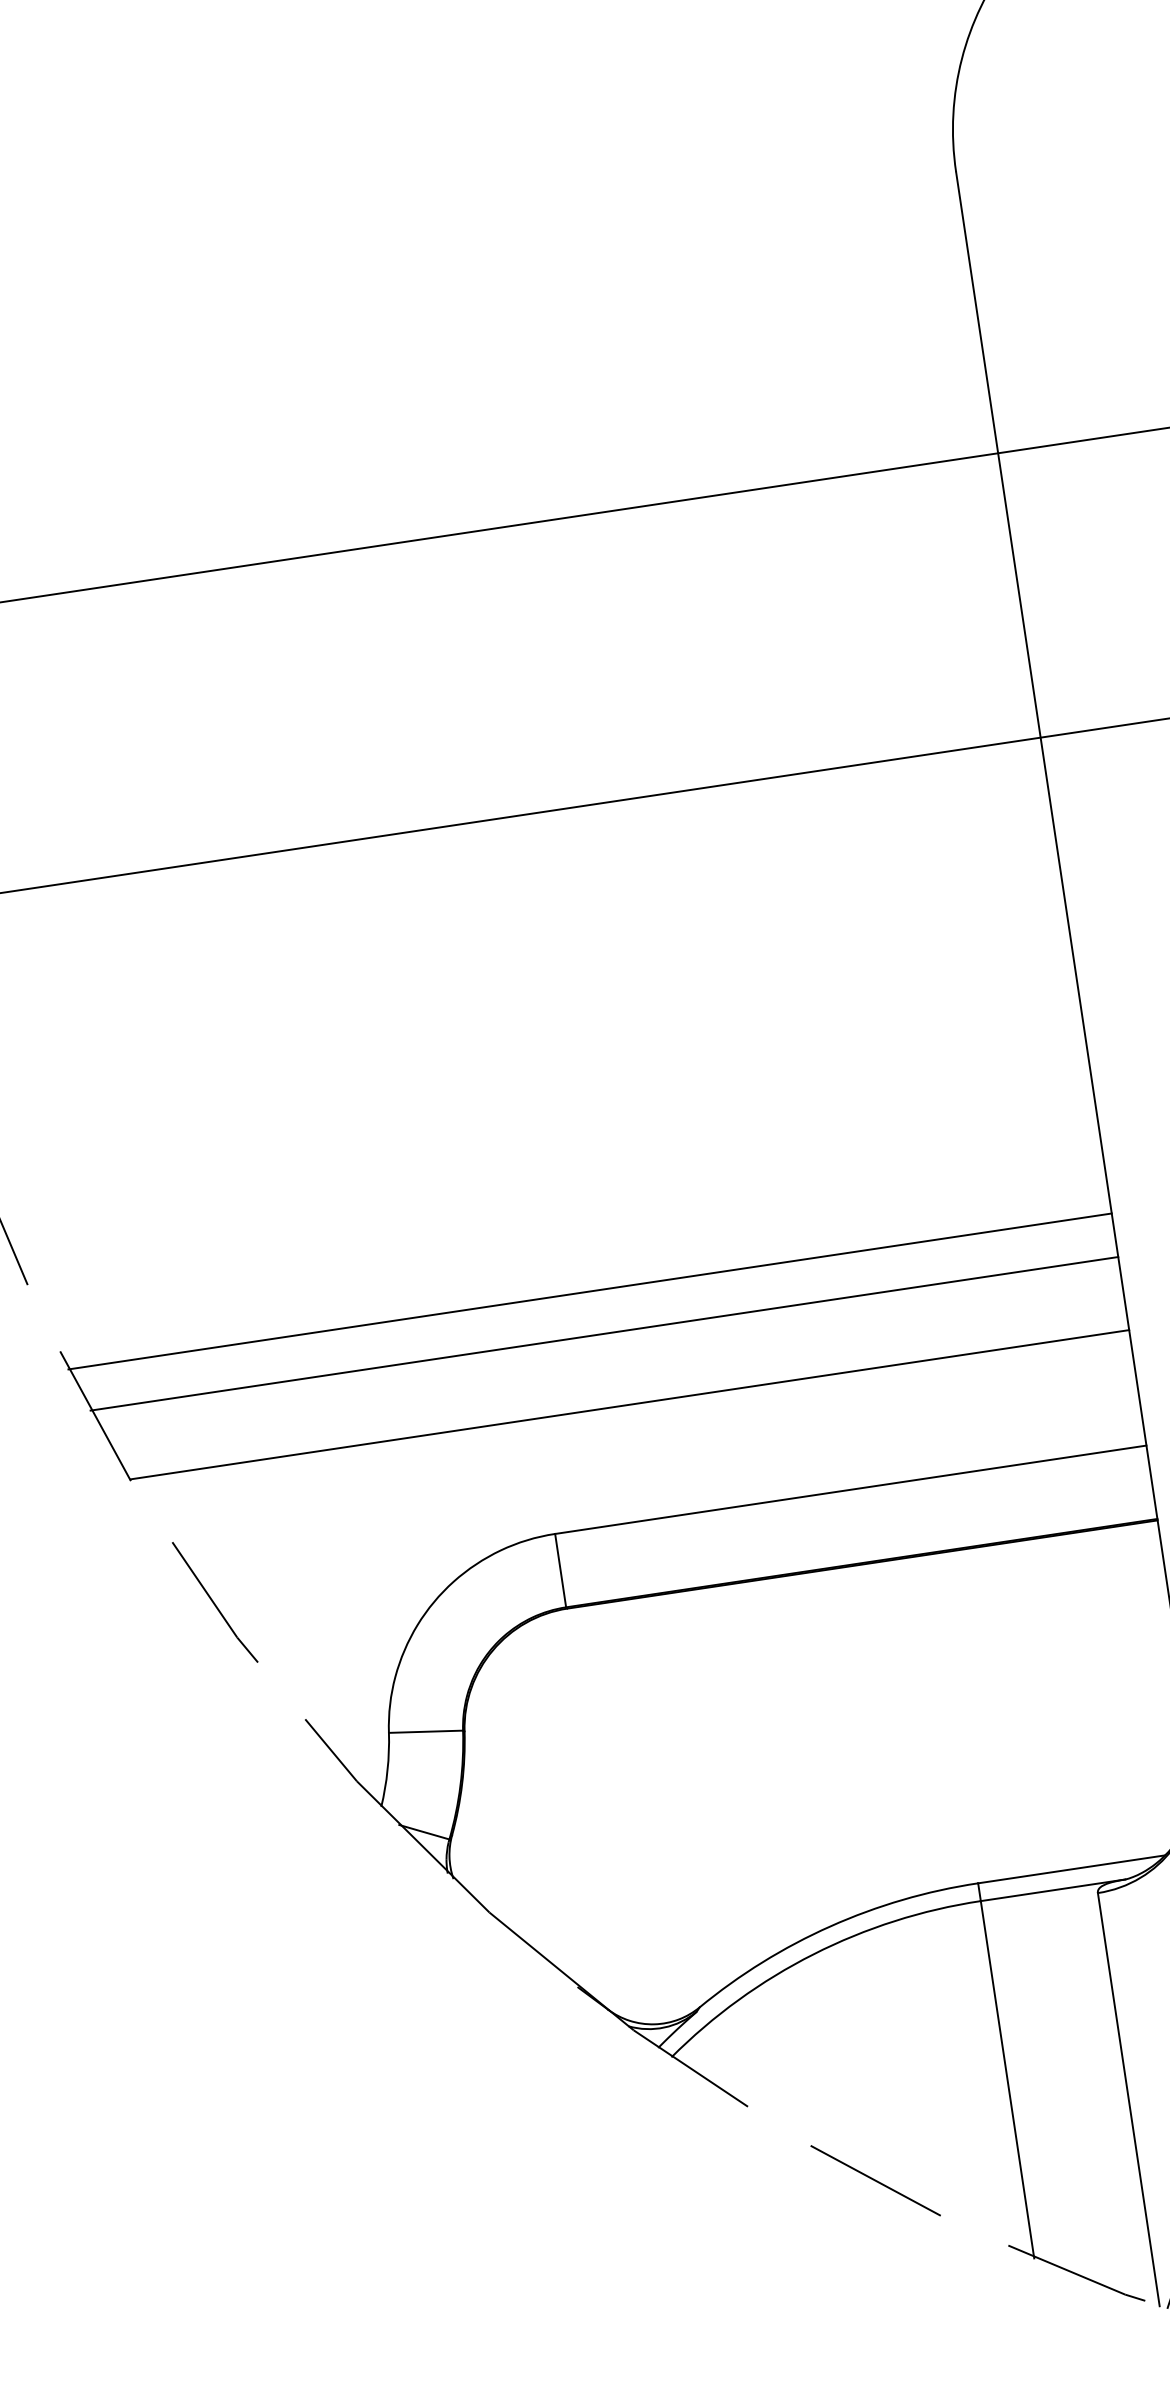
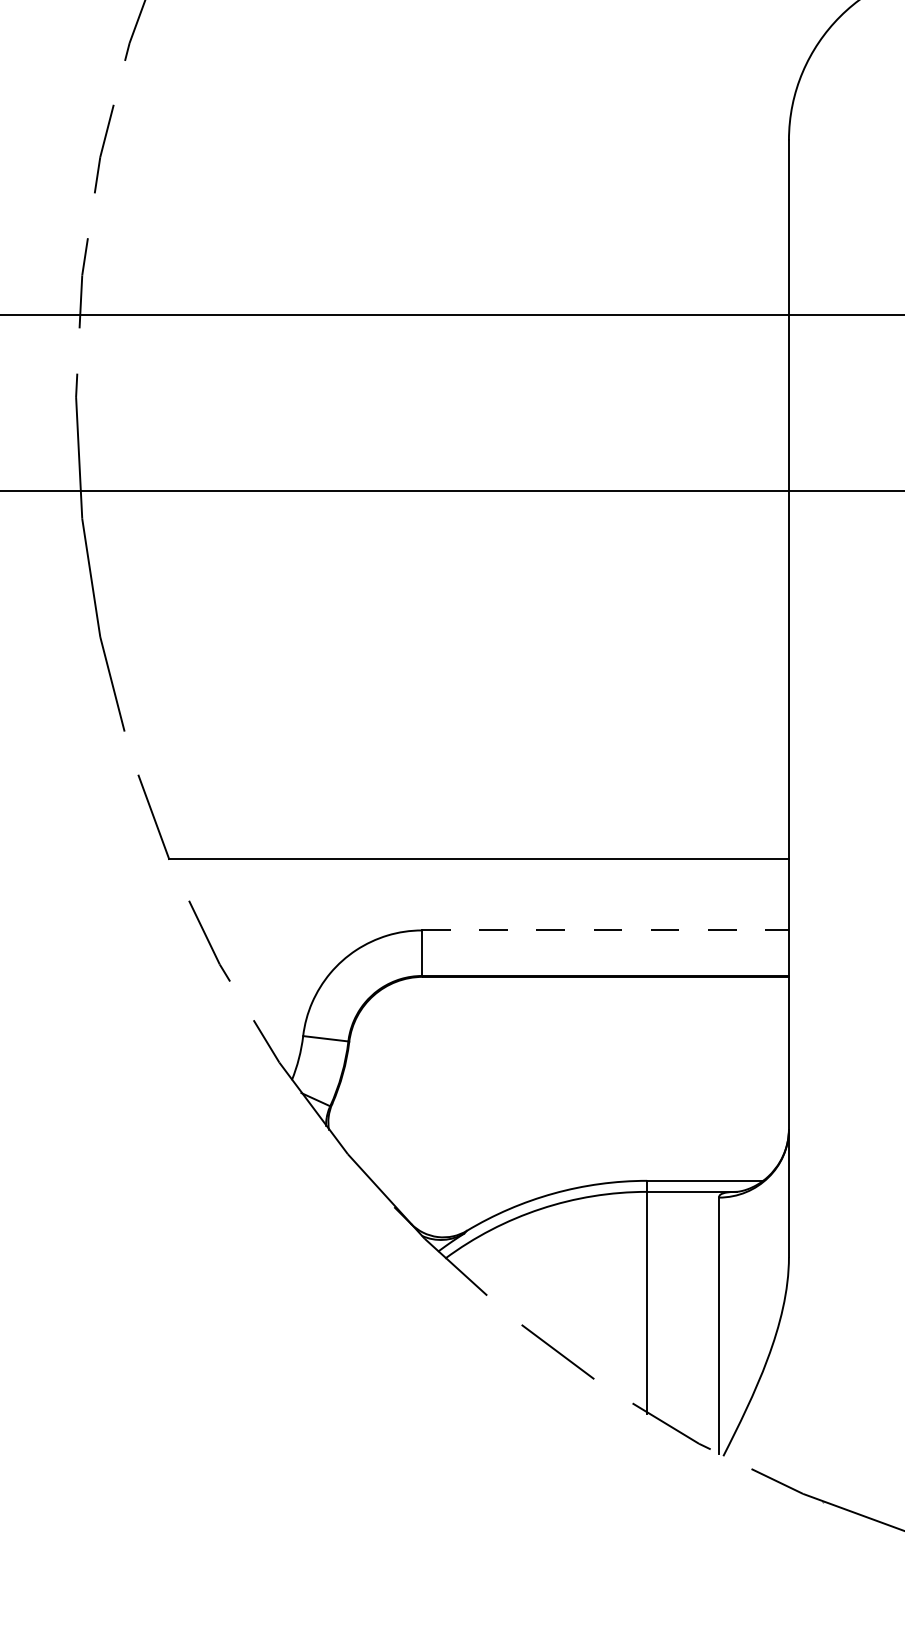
line: (588, 1291) -> (464, 786), removed
line: (603, 1334) -> (469, 813), removed
line: (852, 1489) -> (606, 930), solid -> dashed

